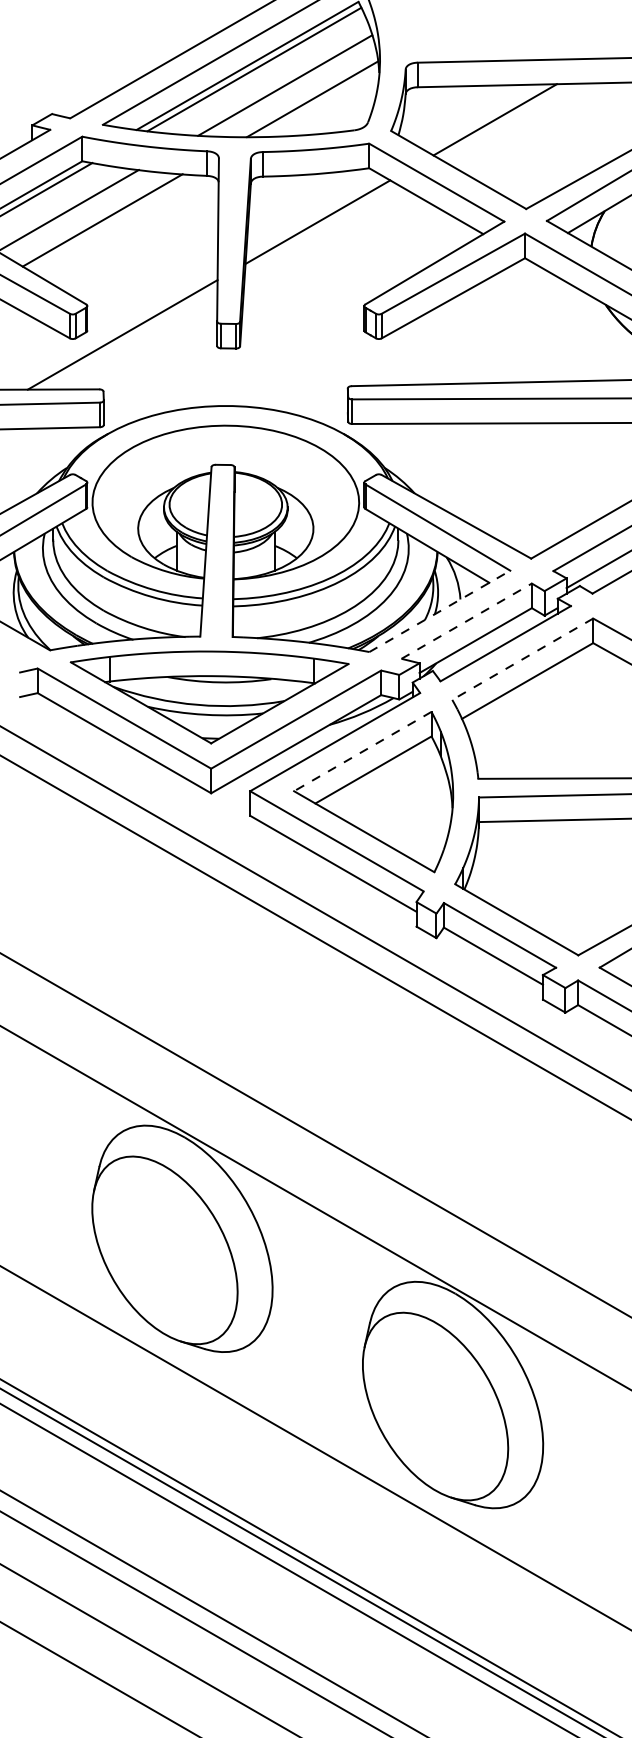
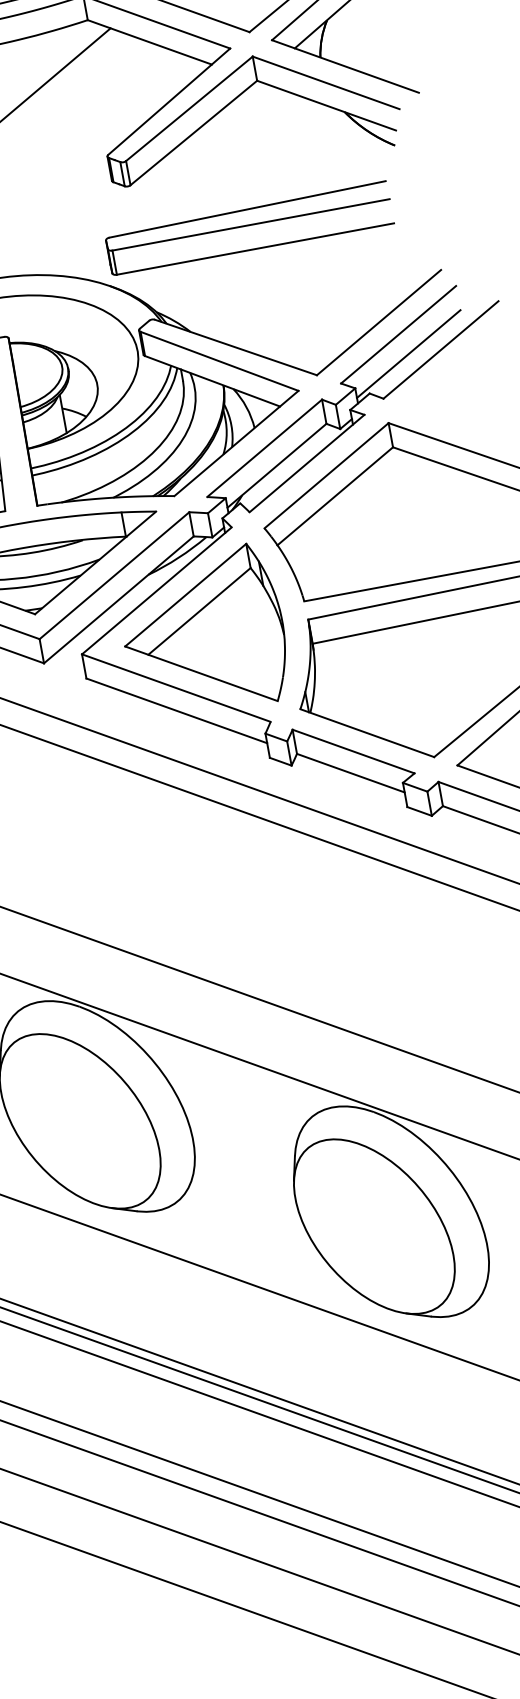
line: (440, 611) -> (237, 443), dashed -> solid
line: (467, 620) -> (265, 447), dashed -> solid
line: (522, 659) -> (326, 476), dashed -> solid
line: (362, 751) -> (185, 595), dashed -> solid

